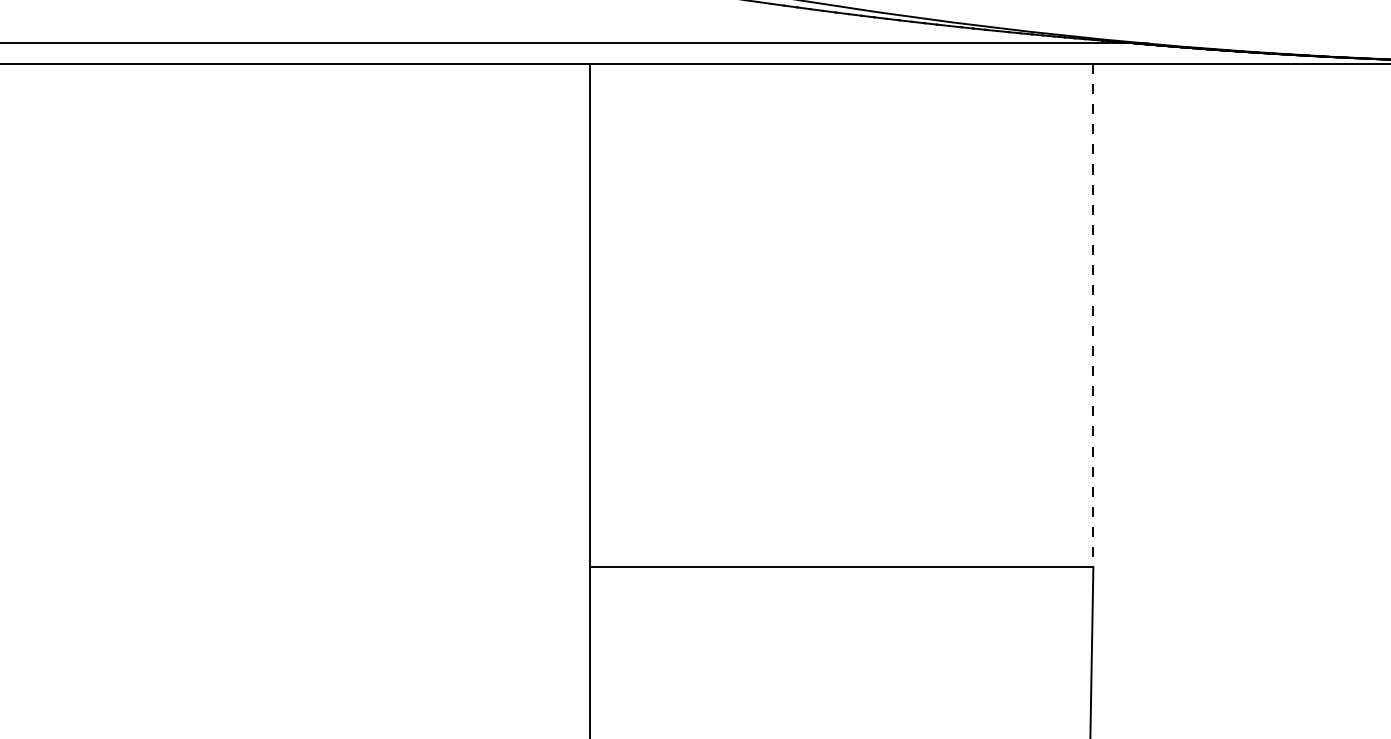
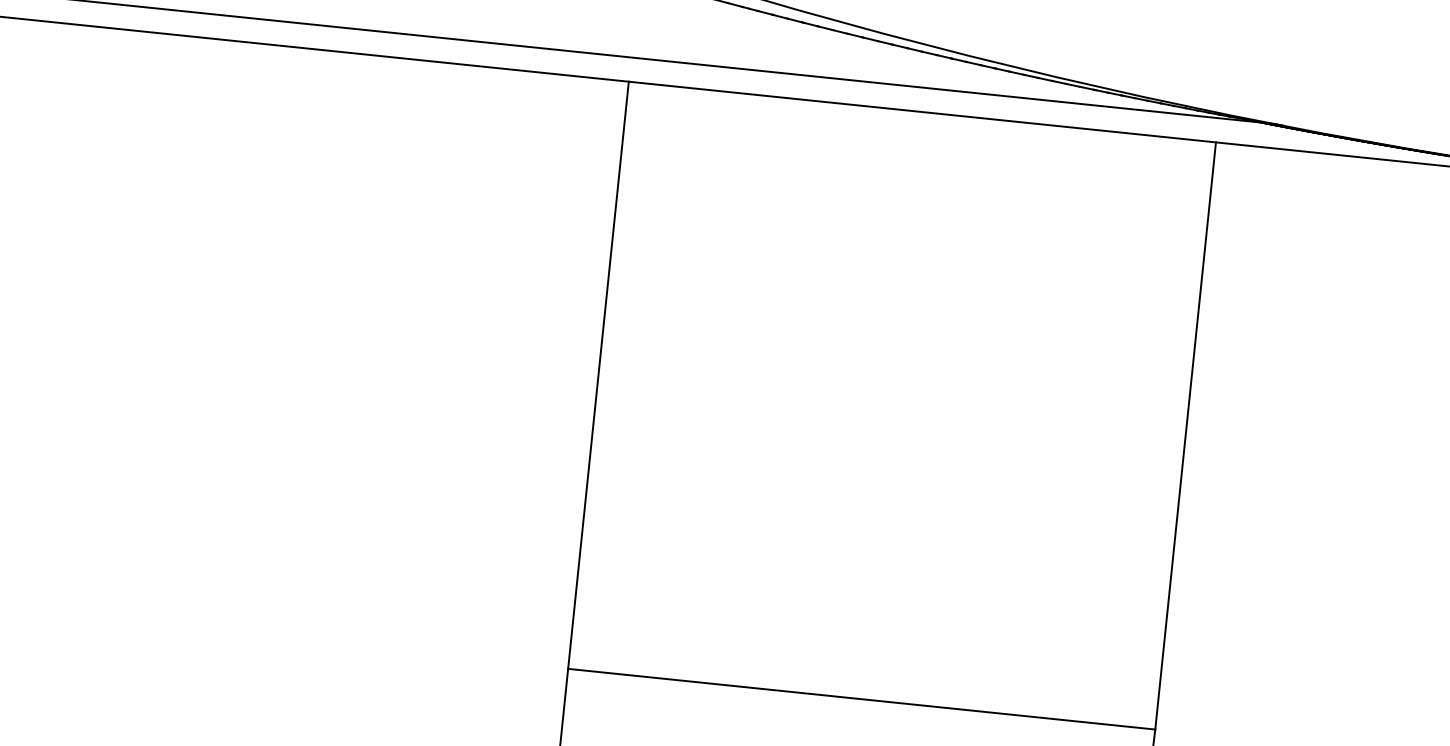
line: (1093, 315) -> (1185, 435), dashed -> solid

